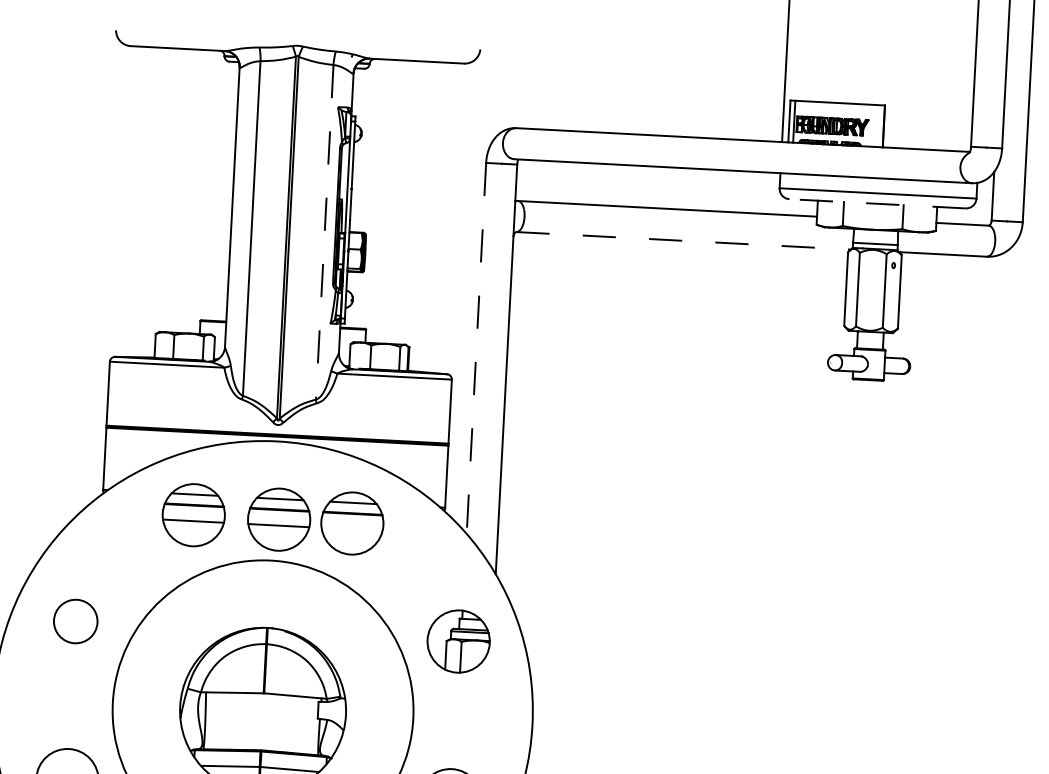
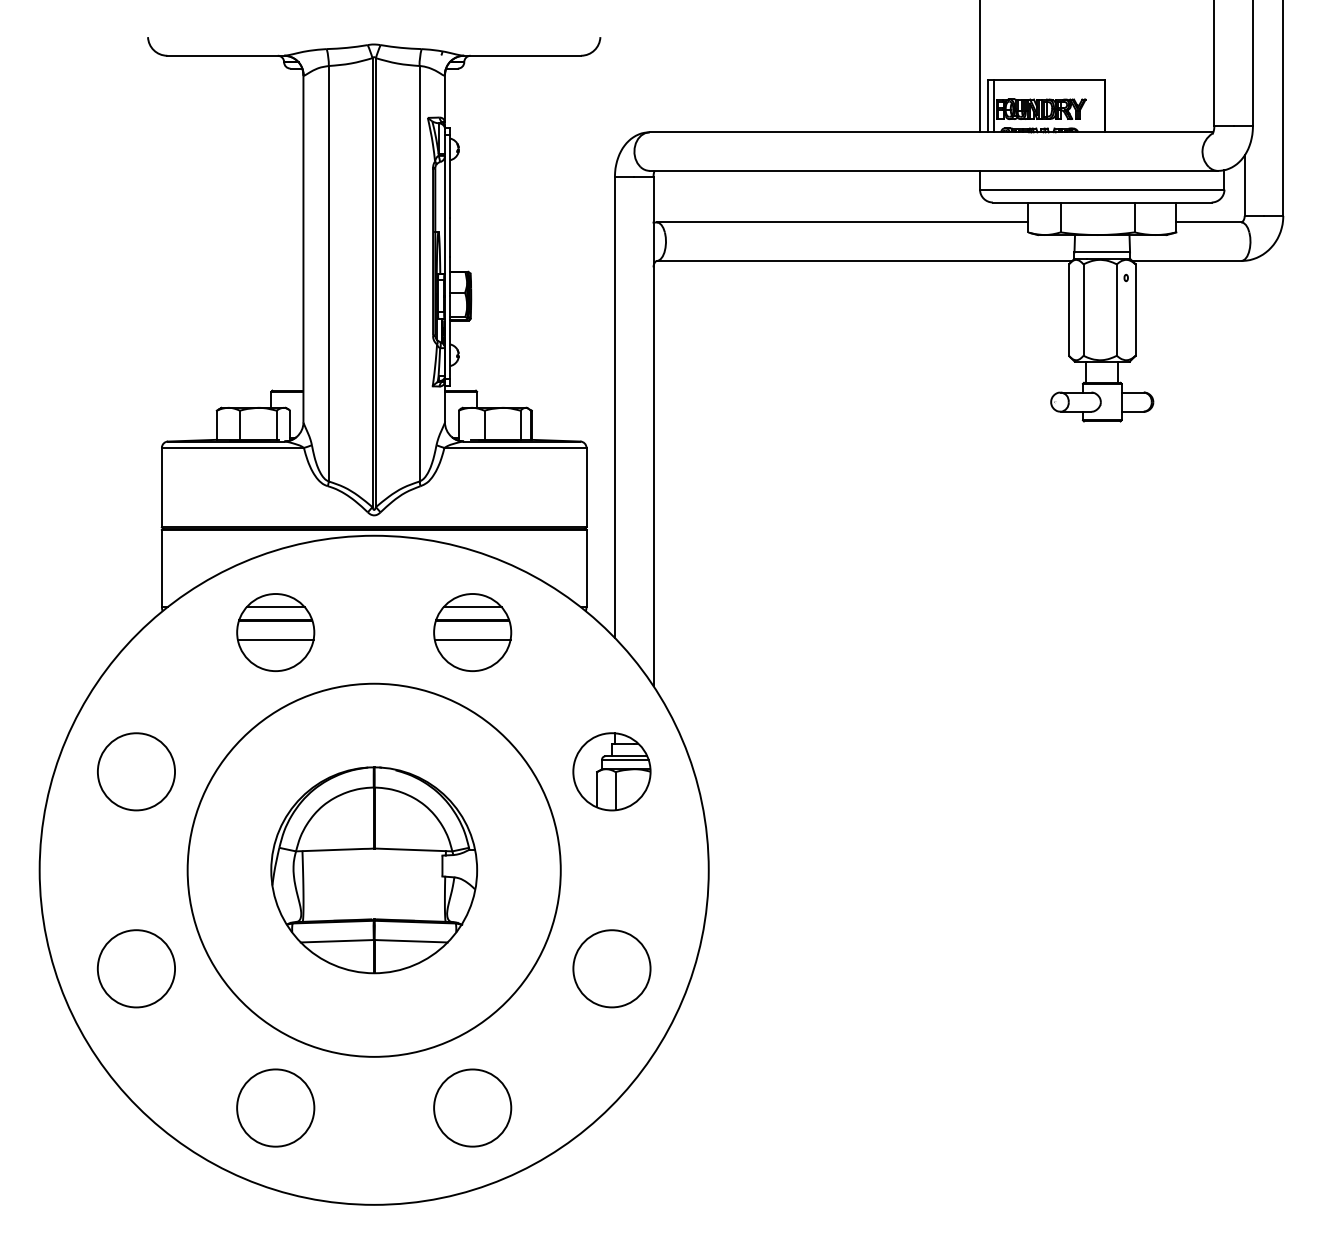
line: (876, 203) -> (1101, 202), dashed -> solid
line: (324, 232) -> (419, 273), dashed -> solid
line: (683, 240) -> (864, 260), dashed -> solid
line: (476, 349) -> (614, 408), dashed -> solid
part: (278, 519) -> (381, 632), removed
line: (351, 529) -> (472, 639), added
circle: (75, 621) -> (136, 771), size x1.43

